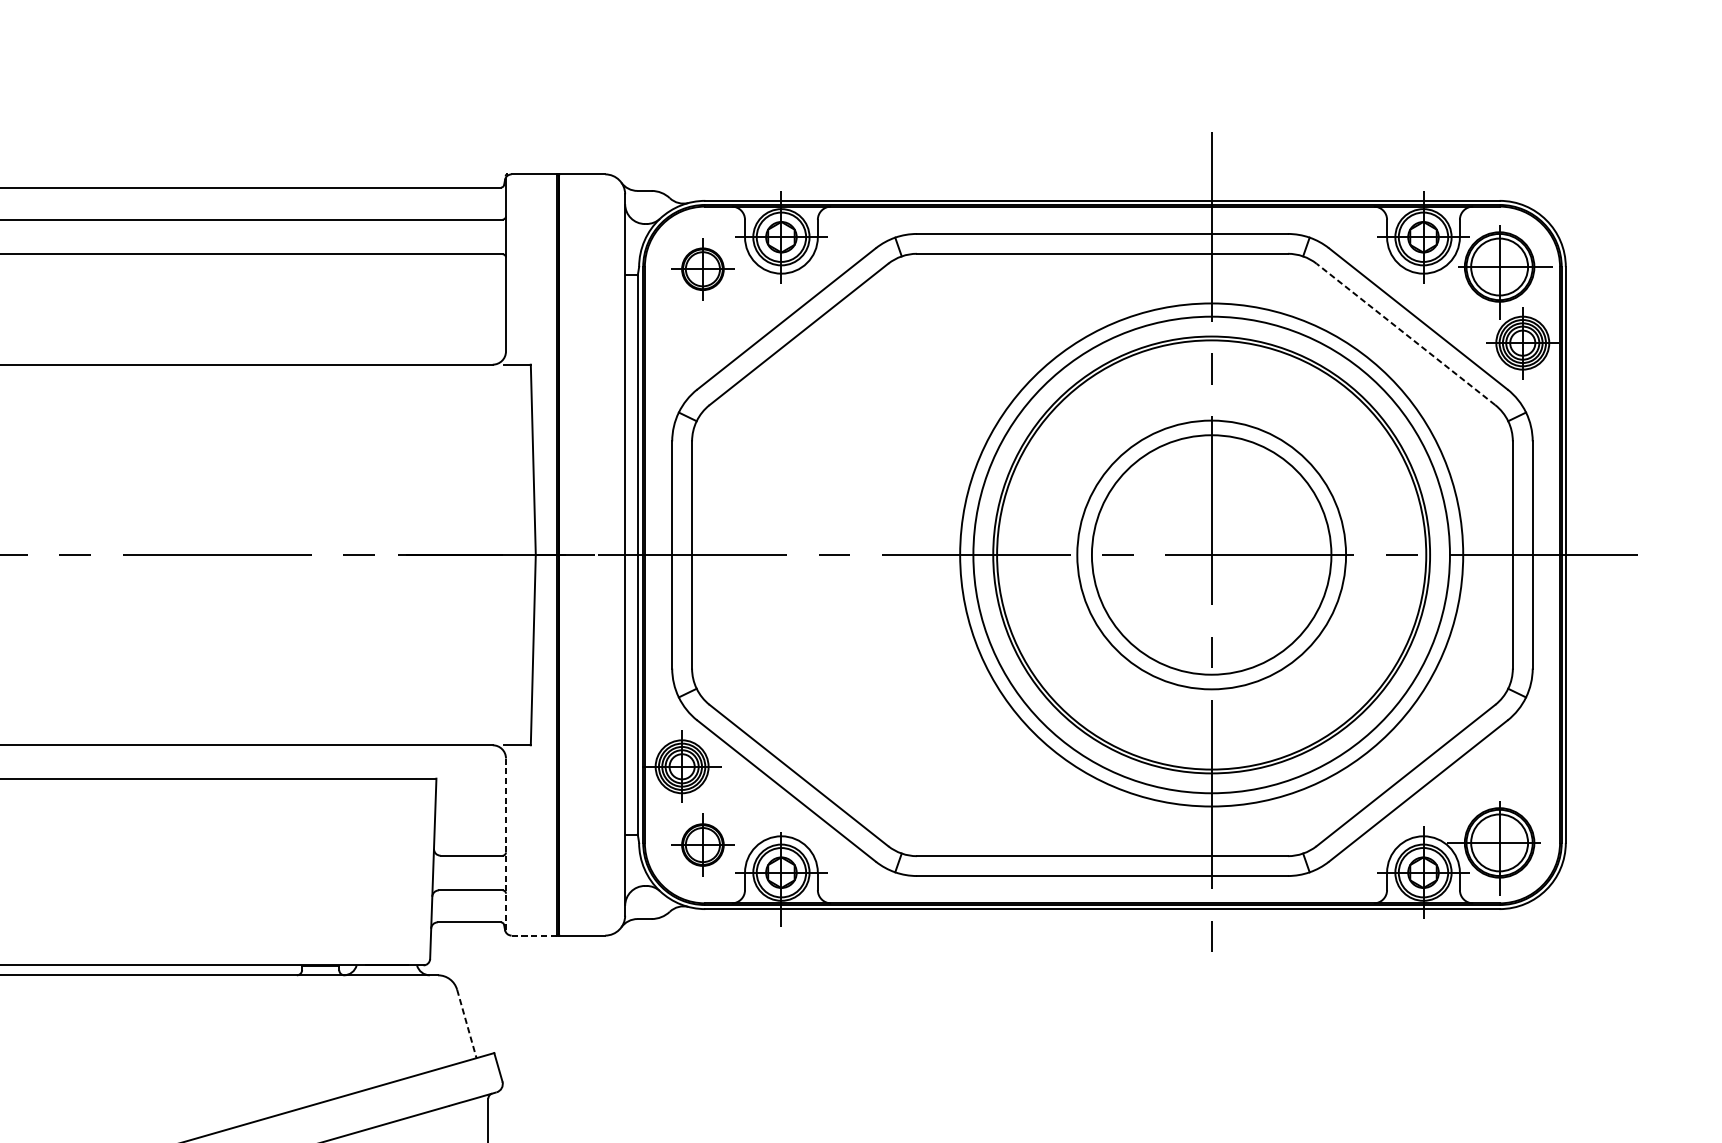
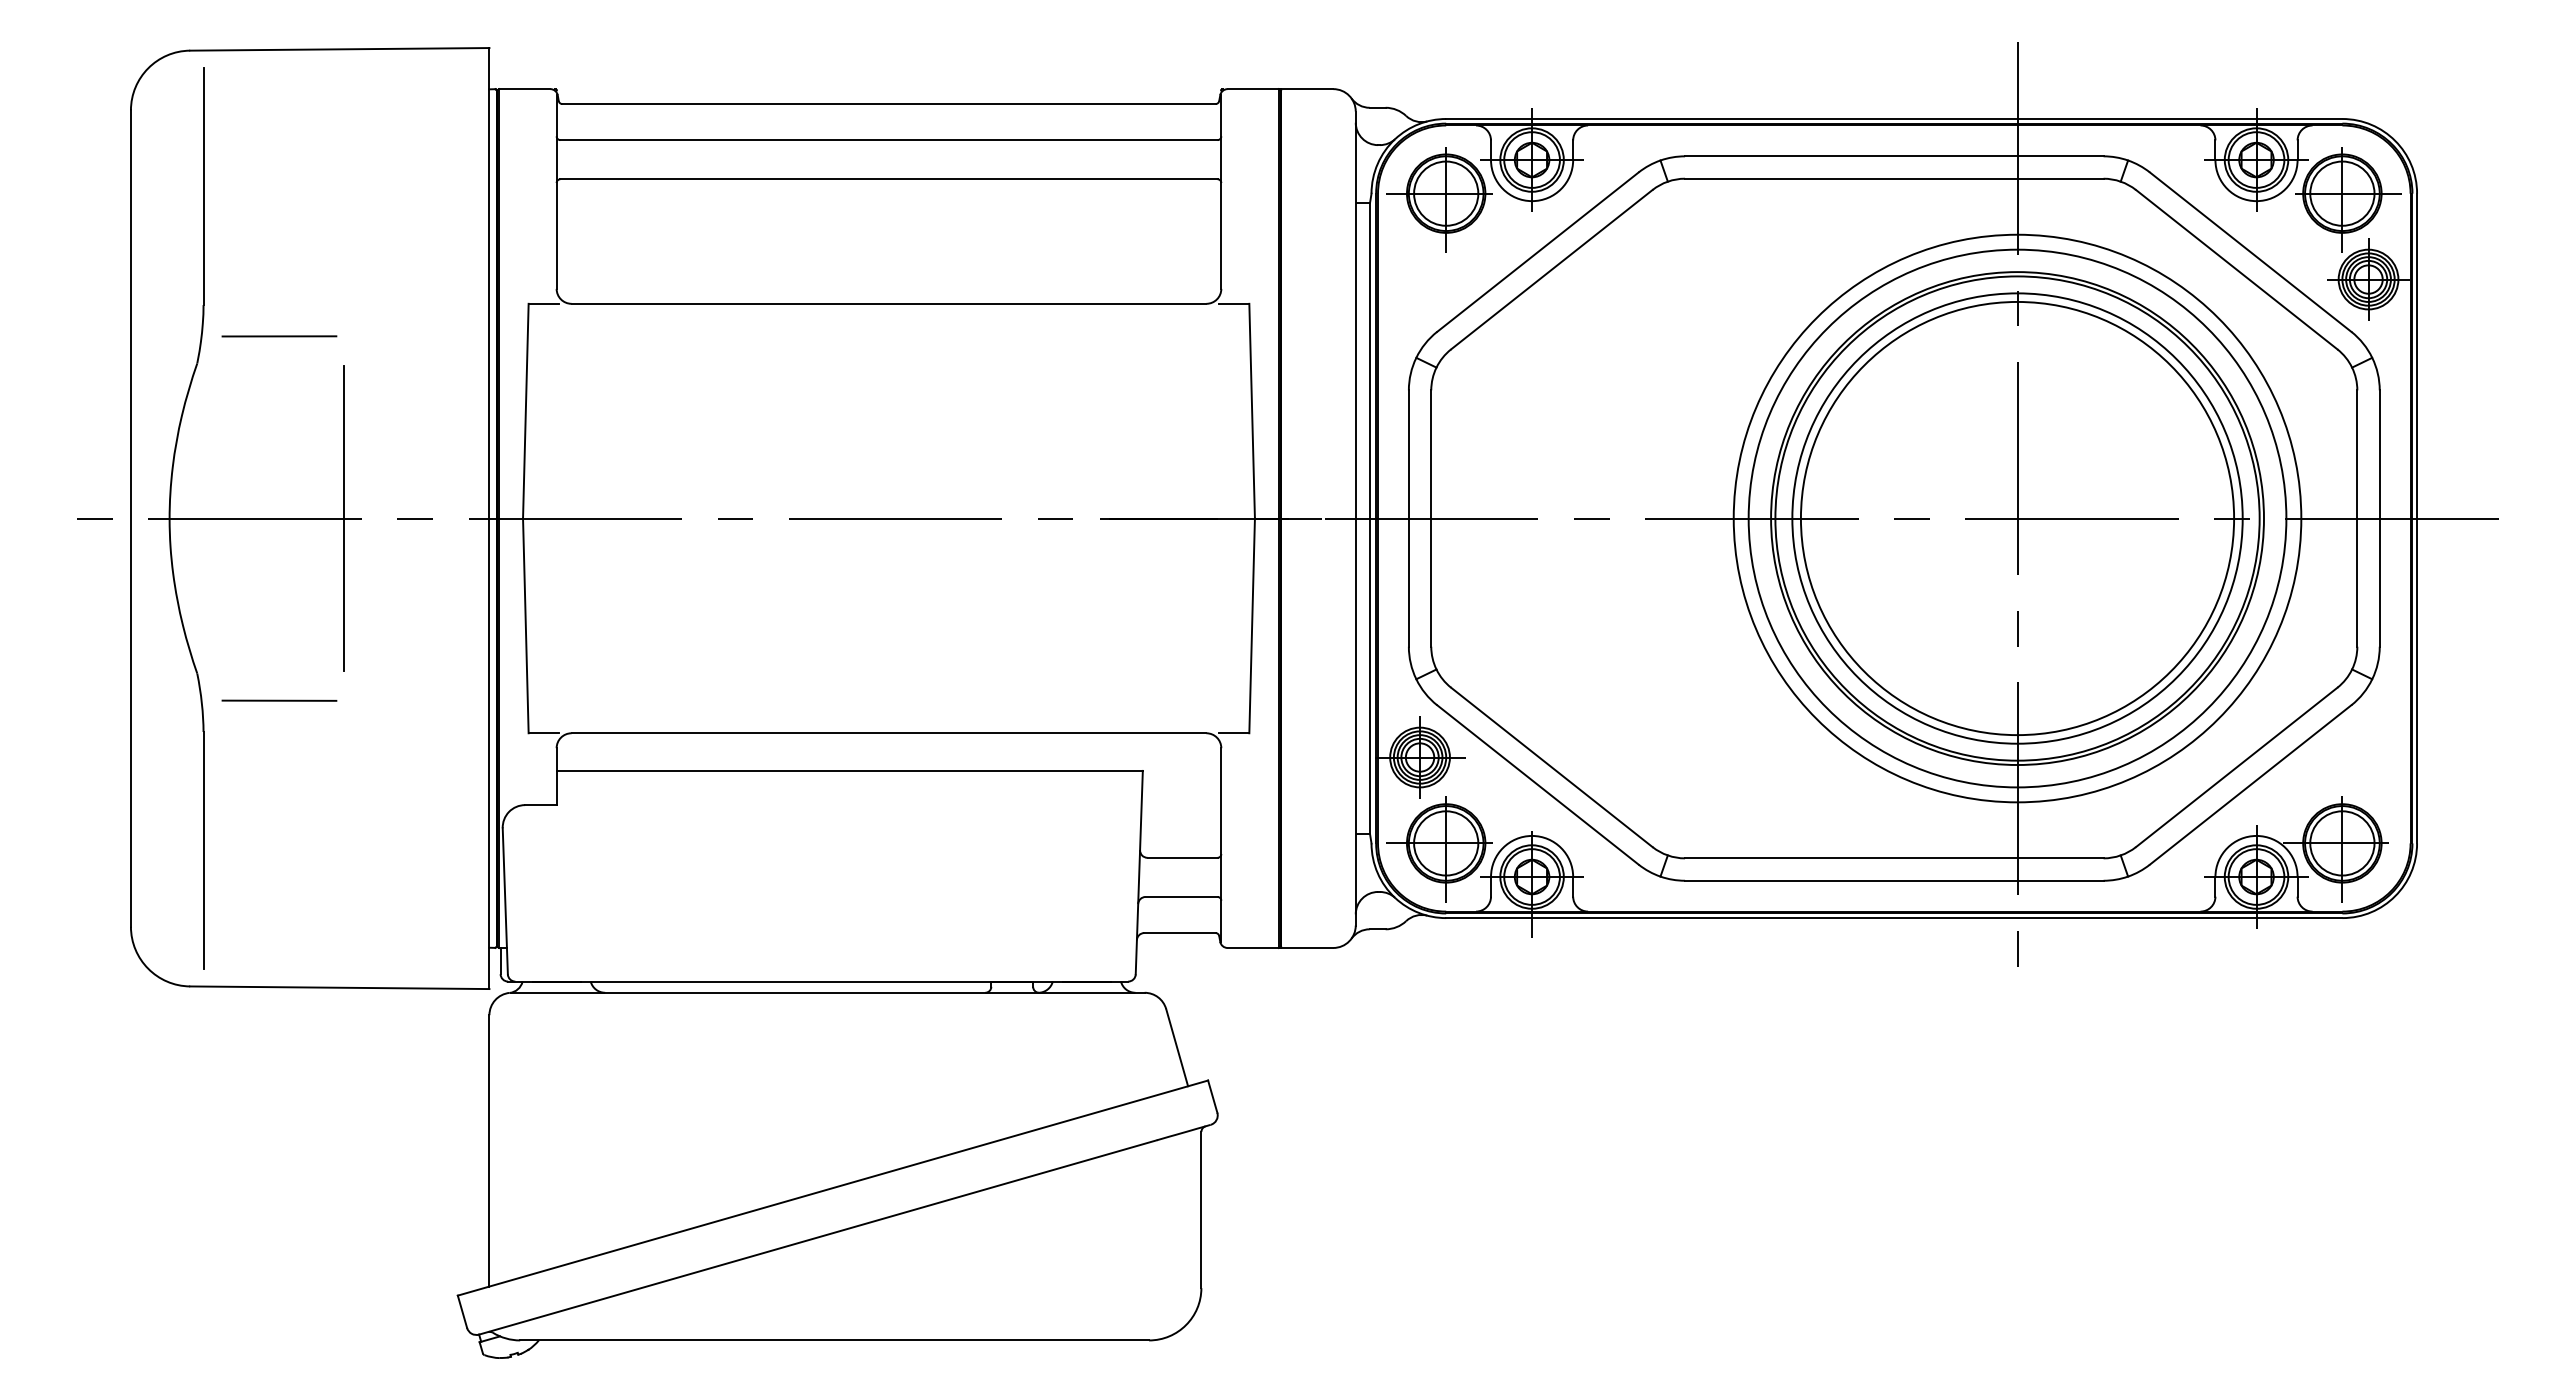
part: (699, 272) -> (1439, 199), size x1.67
line: (1405, 334) -> (2236, 269), dashed -> solid
circle: (1211, 554) -> (2017, 518), size x1.43
circle: (1211, 554) -> (2017, 518), size x1.67
line: (506, 844) -> (1221, 845), dashed -> solid
part: (699, 848) -> (1439, 849), size x1.67
line: (534, 935) -> (1253, 947), dashed -> solid
line: (467, 1024) -> (1177, 1048), dashed -> solid

